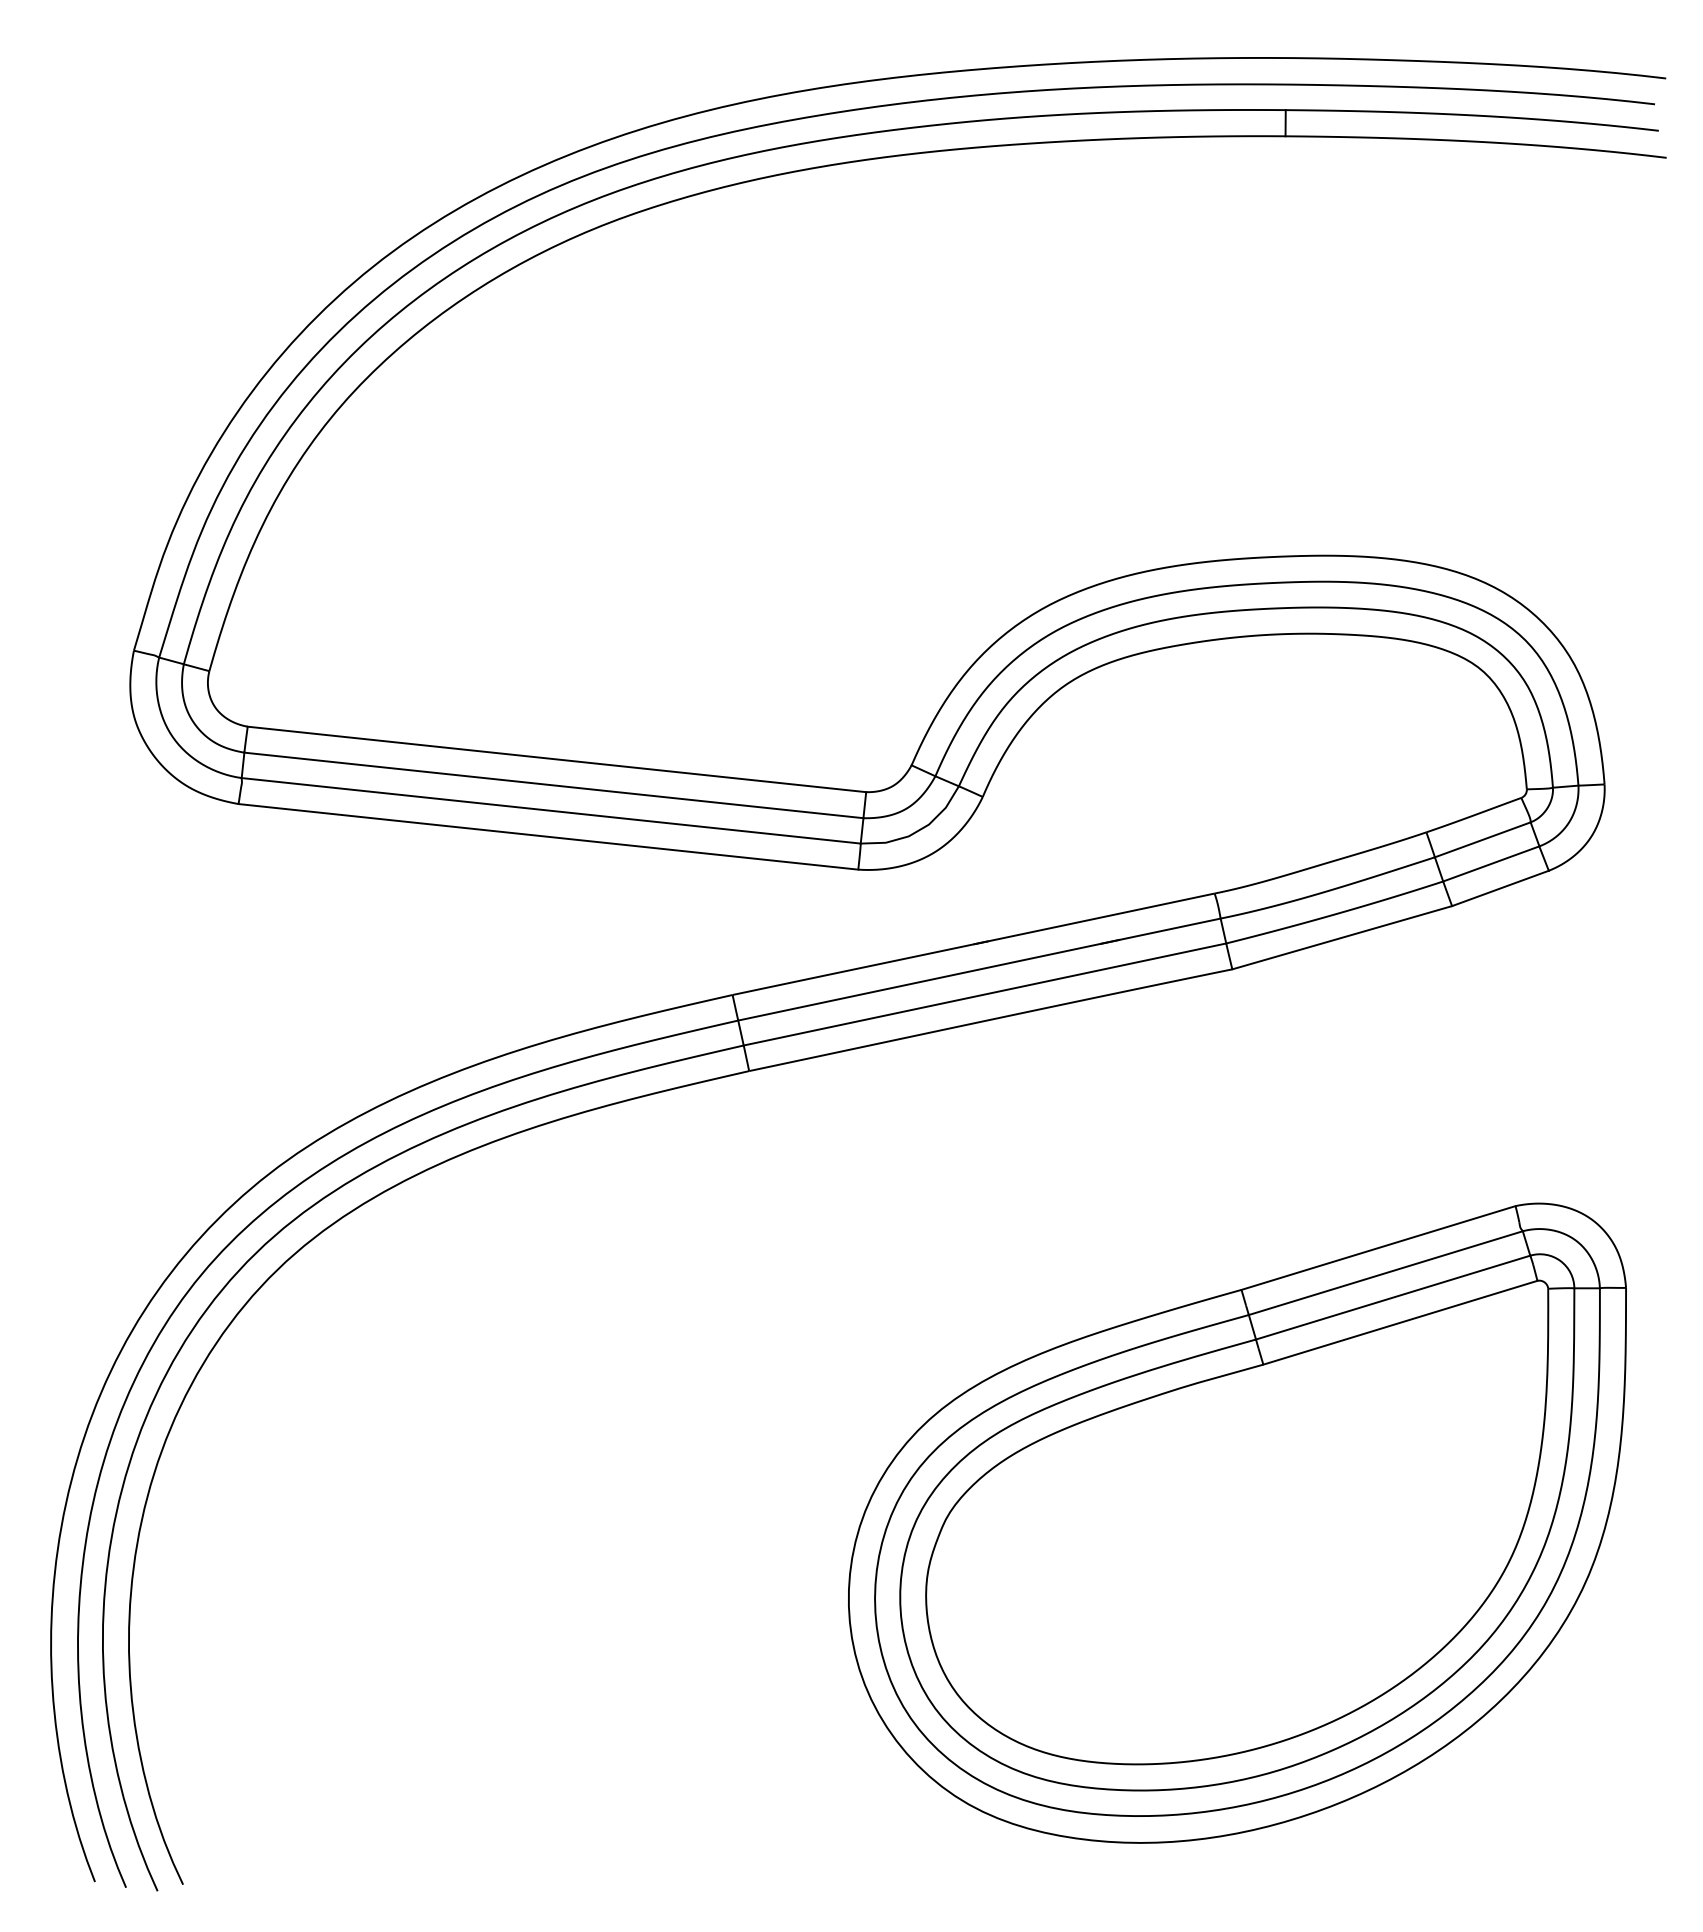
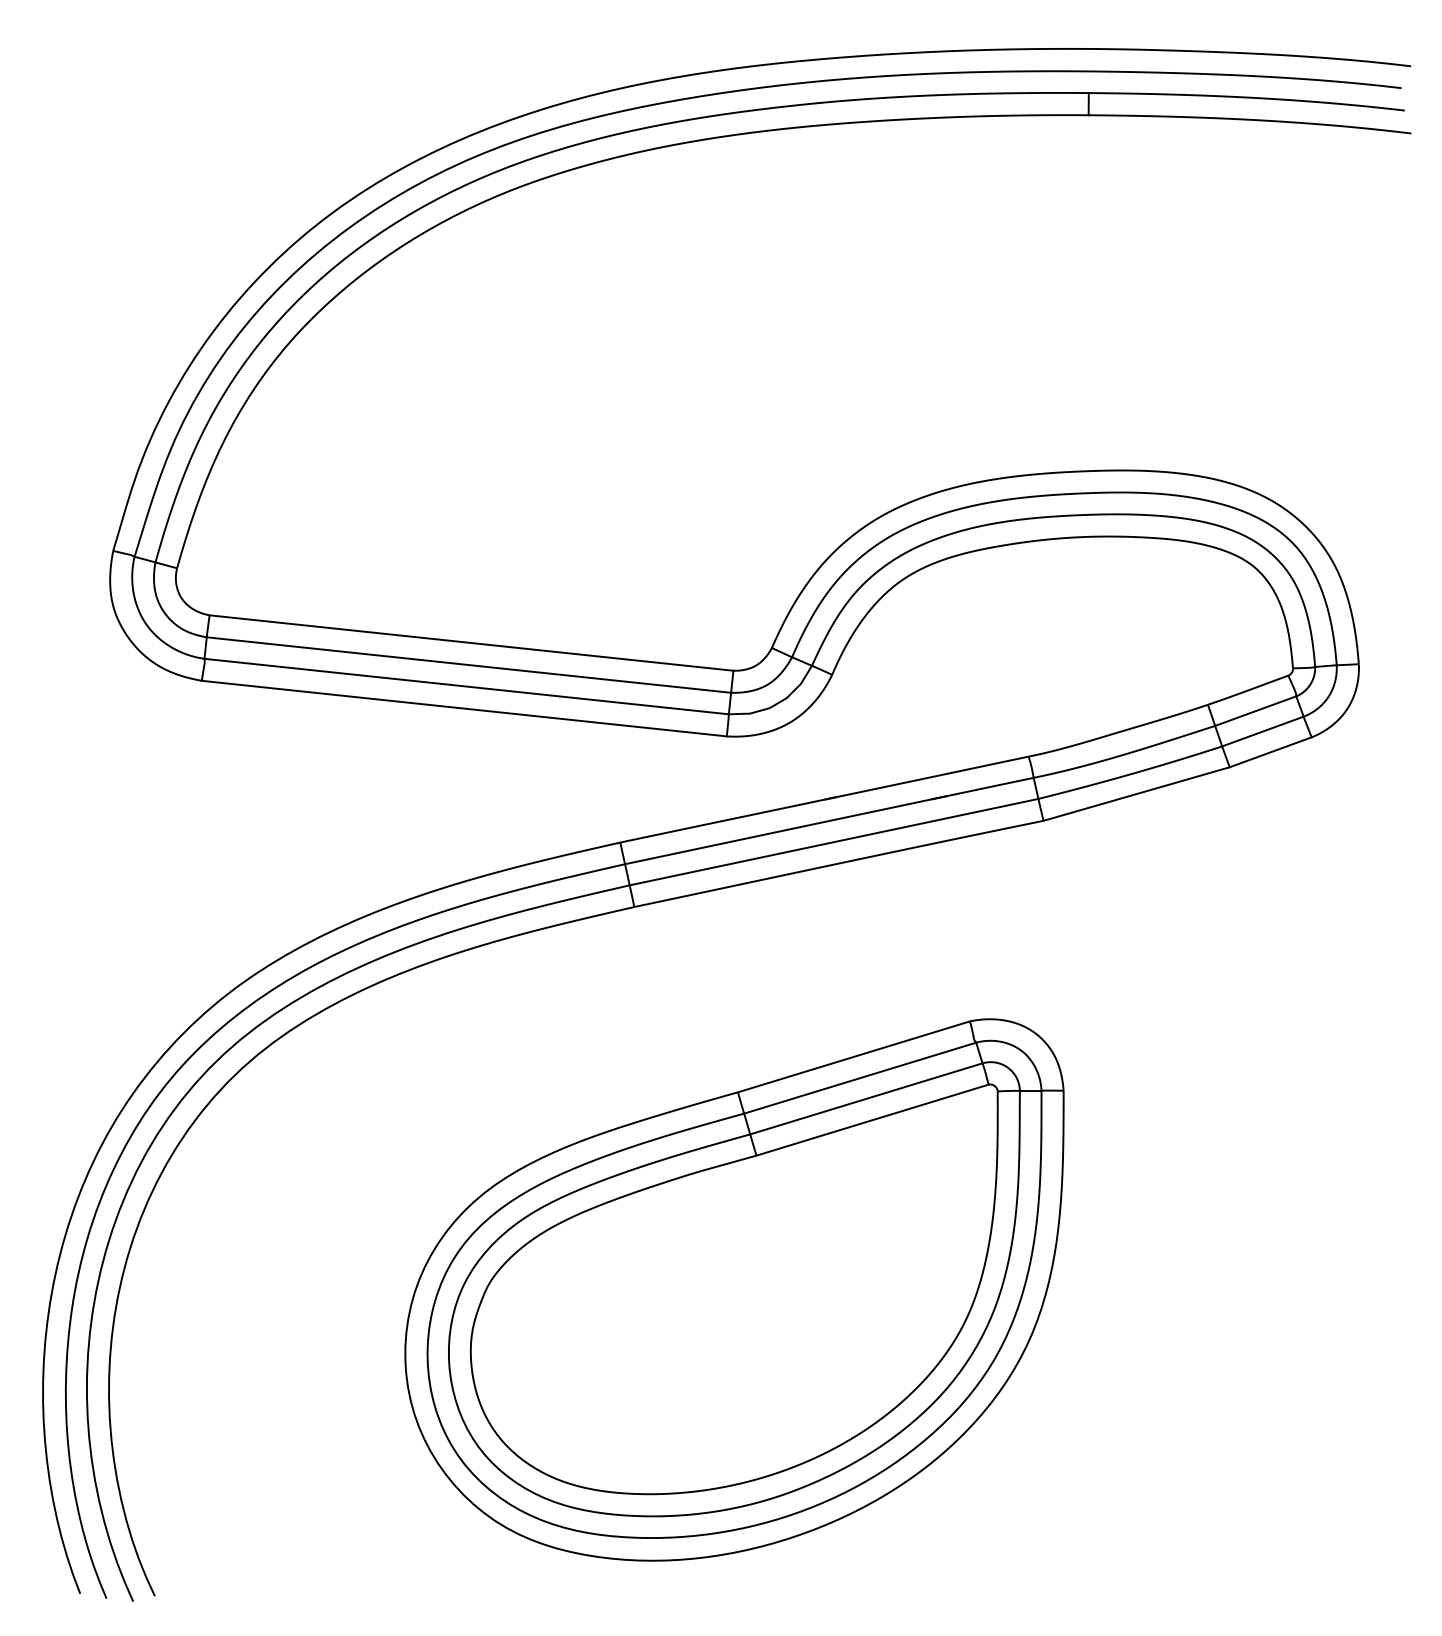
part: (1237, 1522) -> (734, 1289), moved

